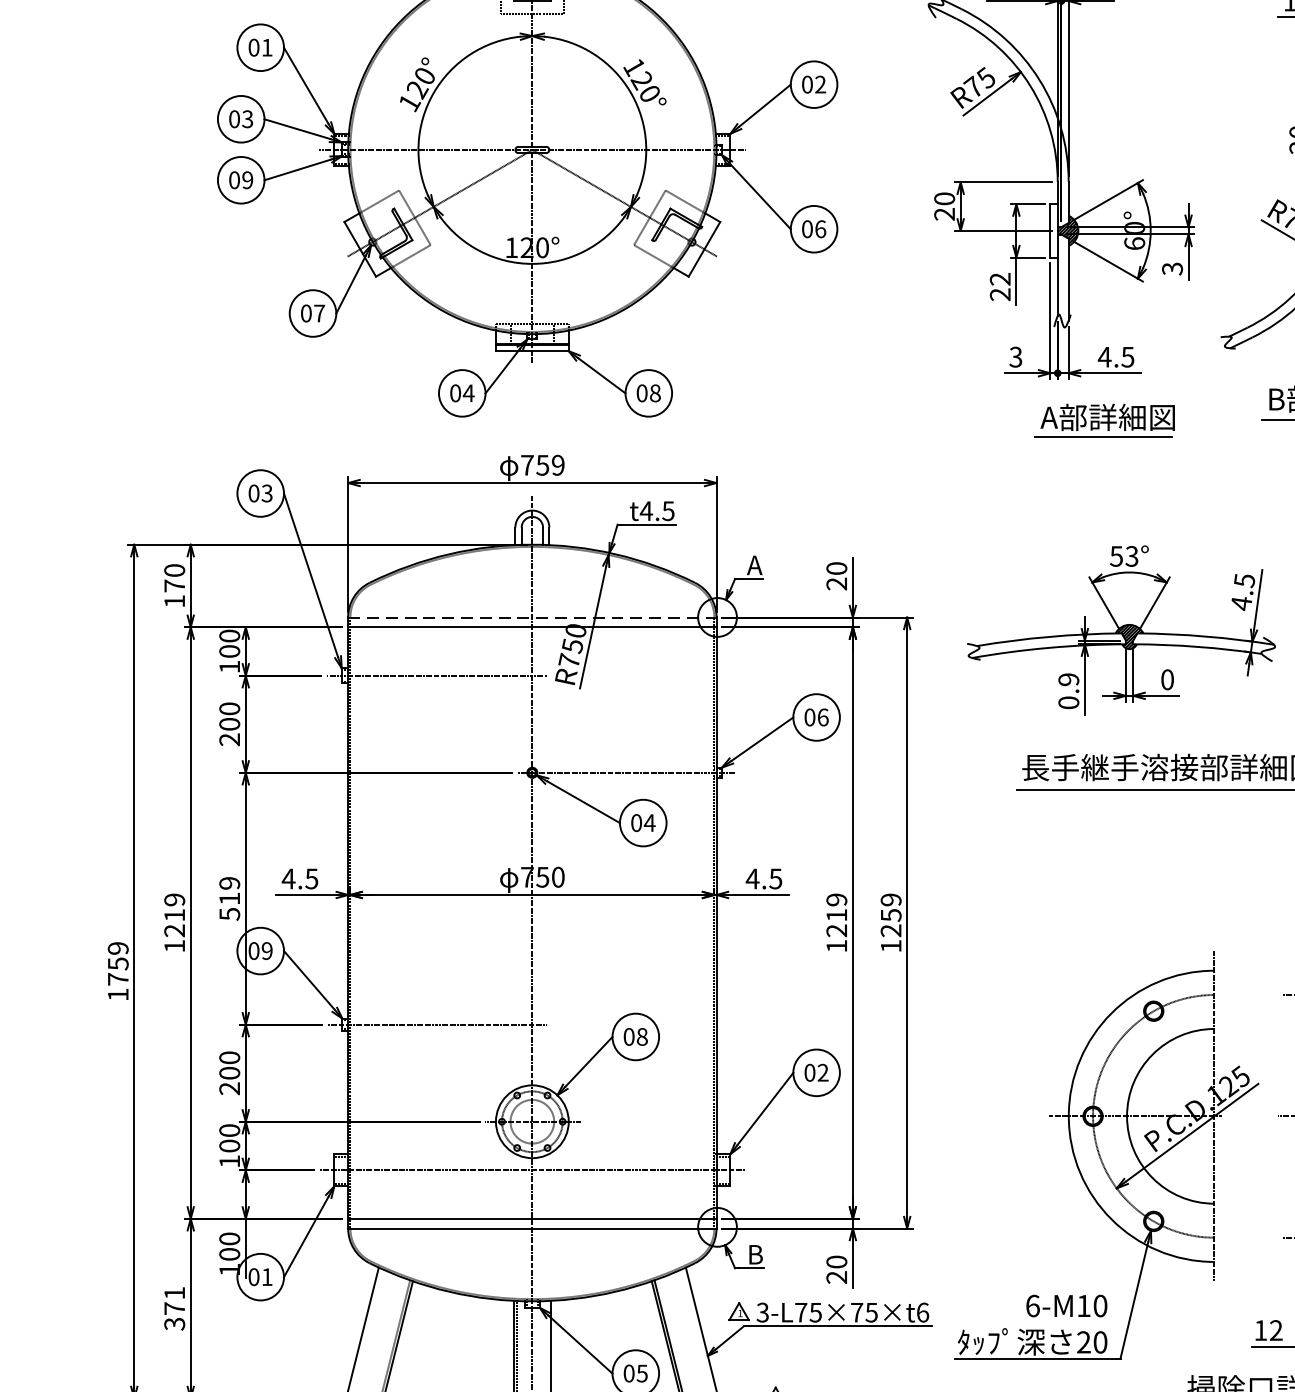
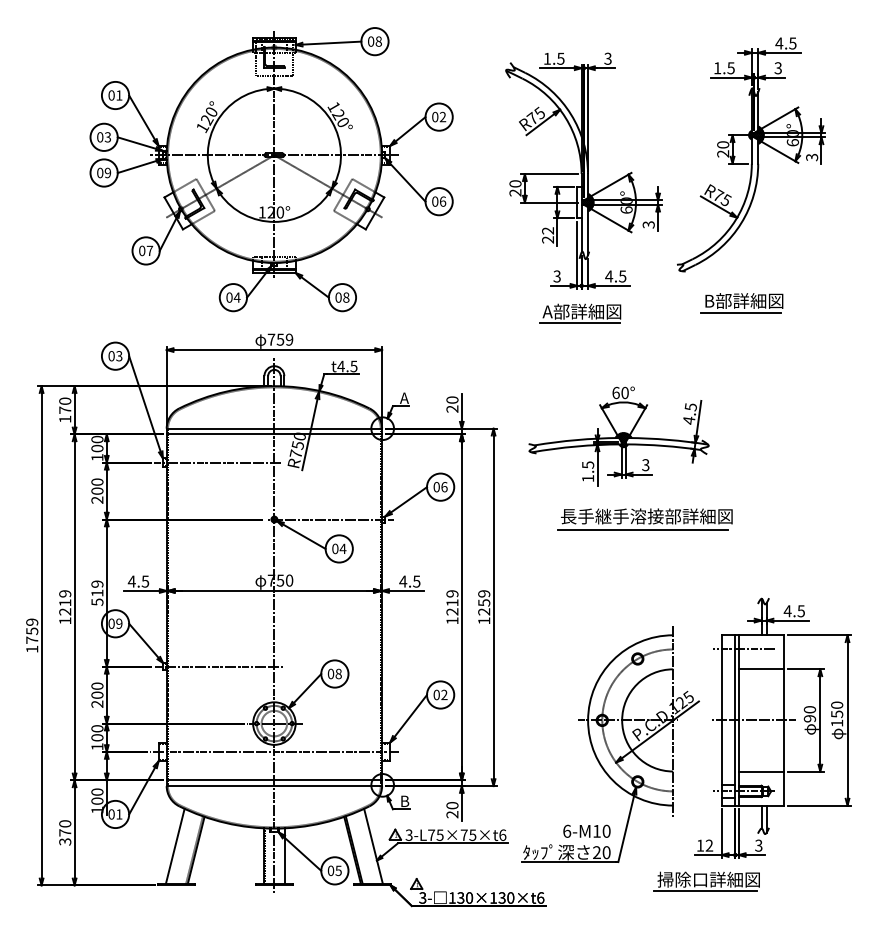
part: (1105, 420) -> (580, 313), moved
text: (1124, 555) -> (620, 392), 53° -> 60°
line: (532, 617) -> (274, 428), dashed -> solid
text: (1166, 680) -> (645, 465), 0 -> 3
text: (1069, 690) -> (588, 471), 0.9 -> 1.5
text: (175, 1292) -> (65, 823), 371 -> 370

